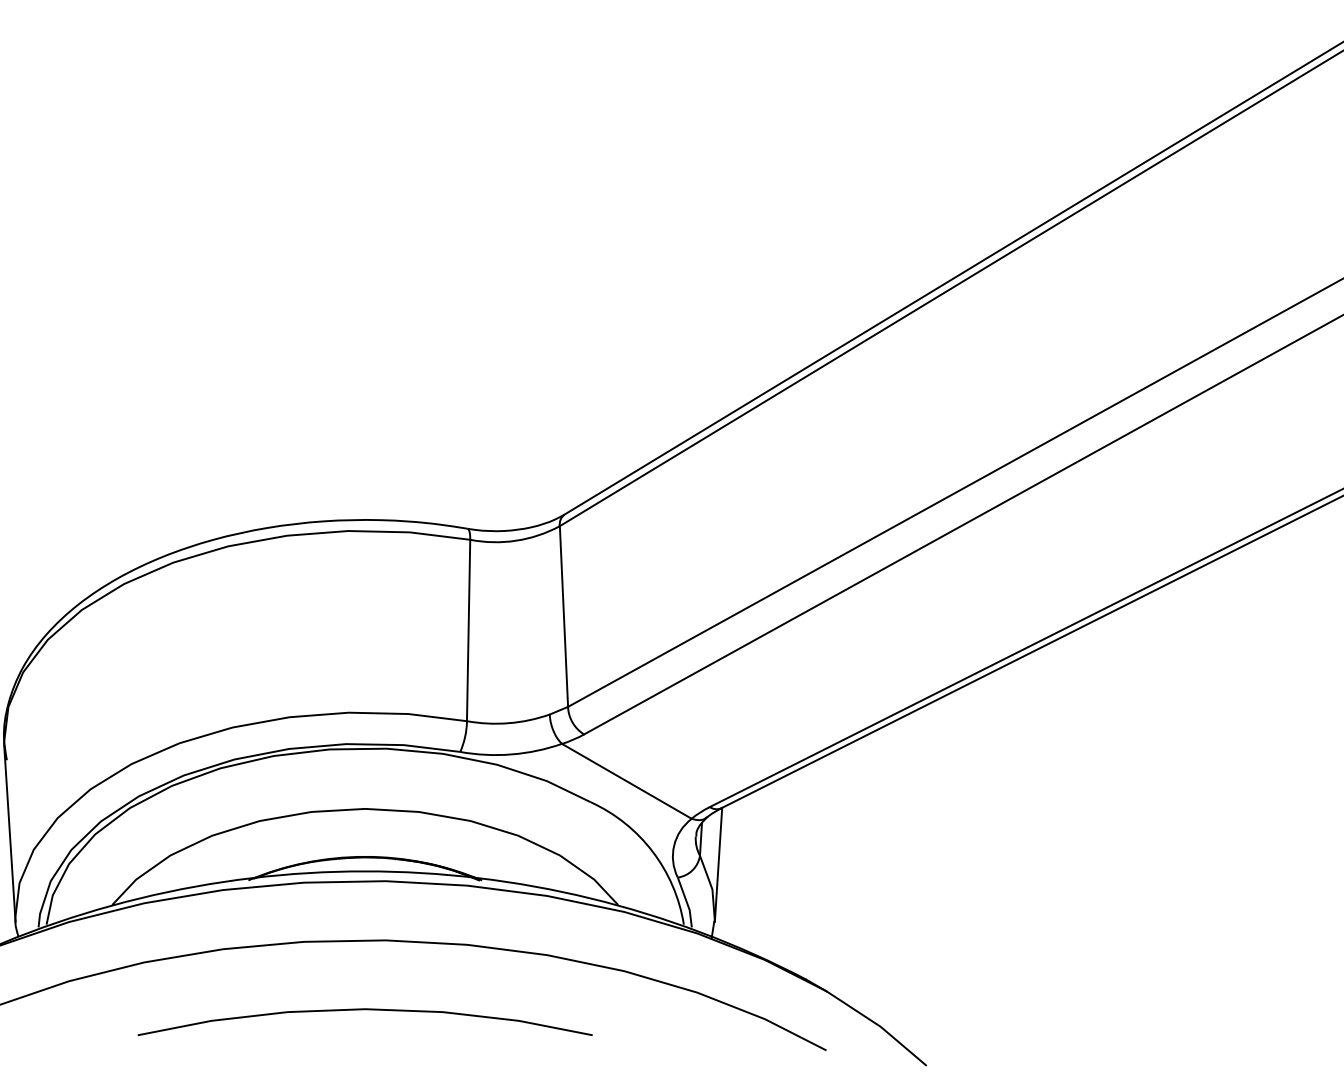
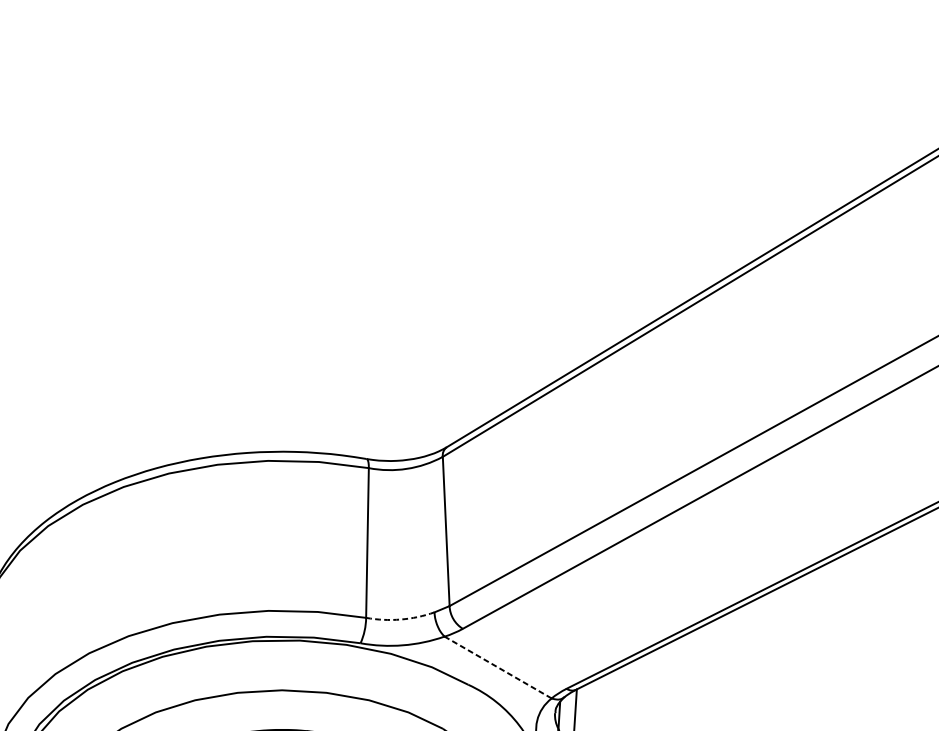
arc: (508, 723) -> (400, 619), solid -> dashed
line: (626, 781) -> (497, 667), solid -> dashed

